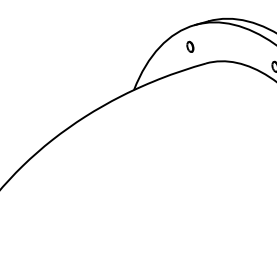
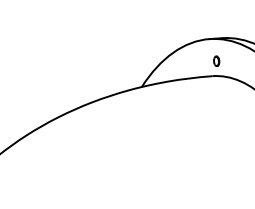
part: (190, 46) -> (216, 60), moved

